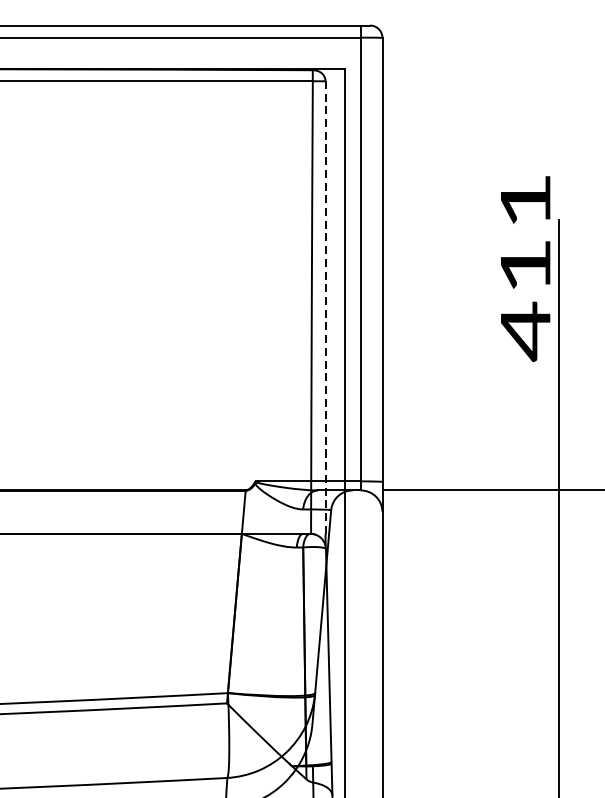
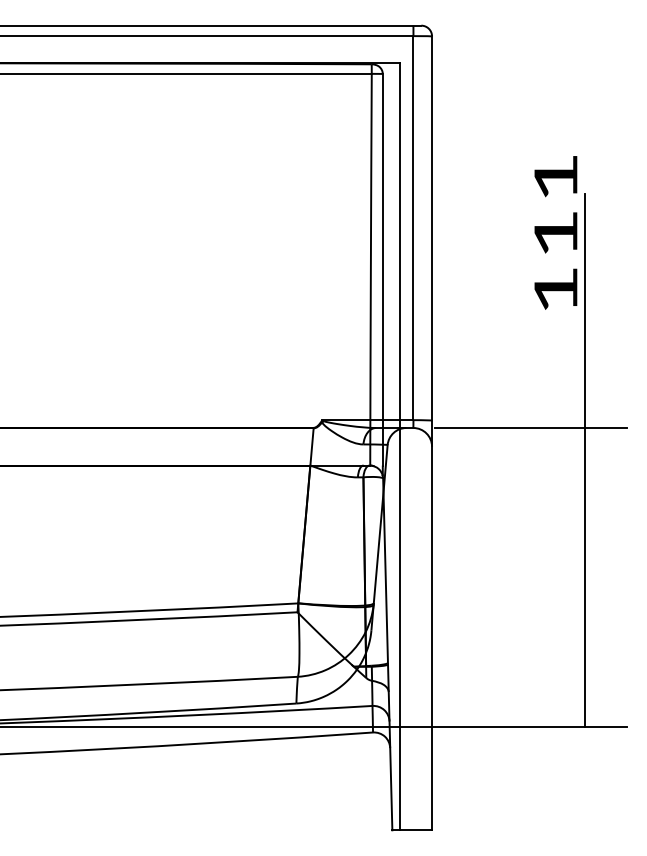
line: (325, 307) -> (382, 269), dashed -> solid
text: (525, 331) -> (555, 290), 411 -> 111

